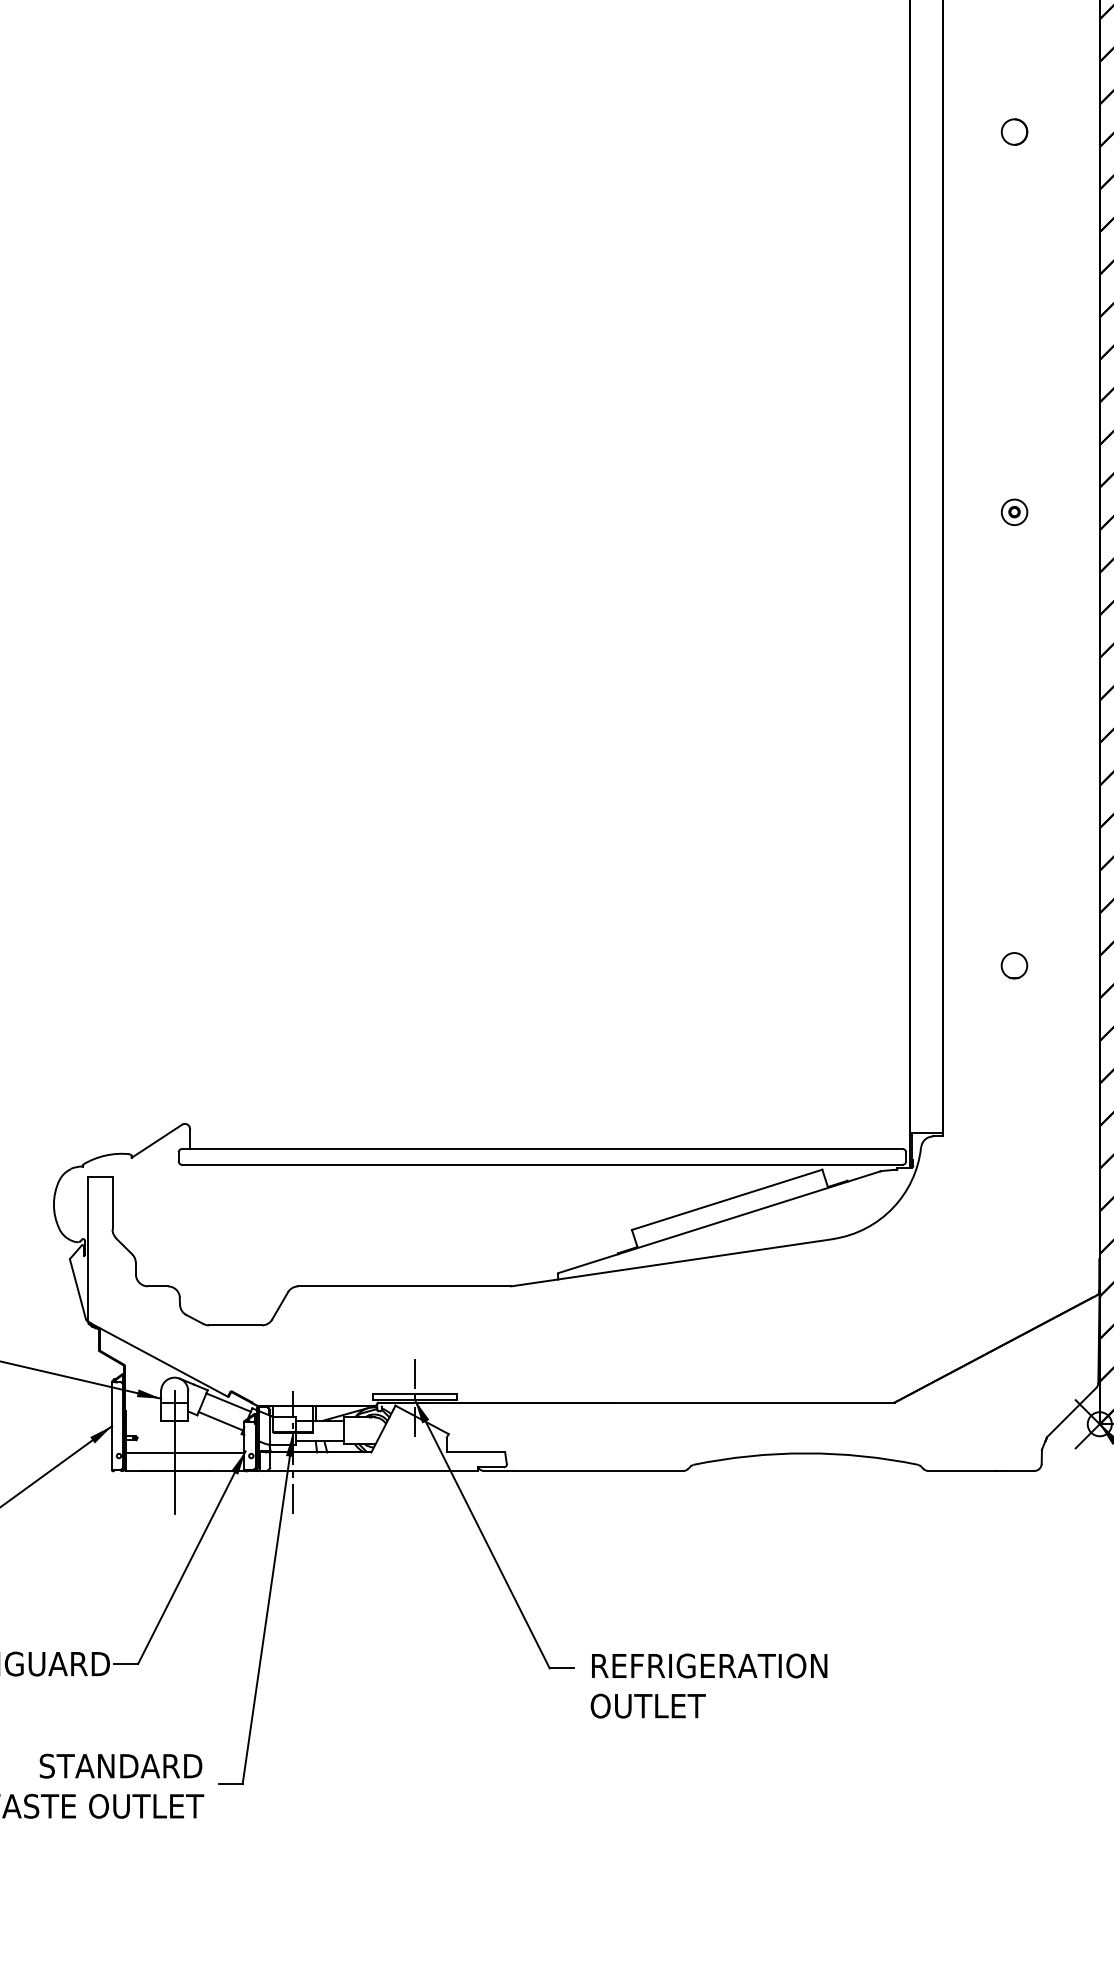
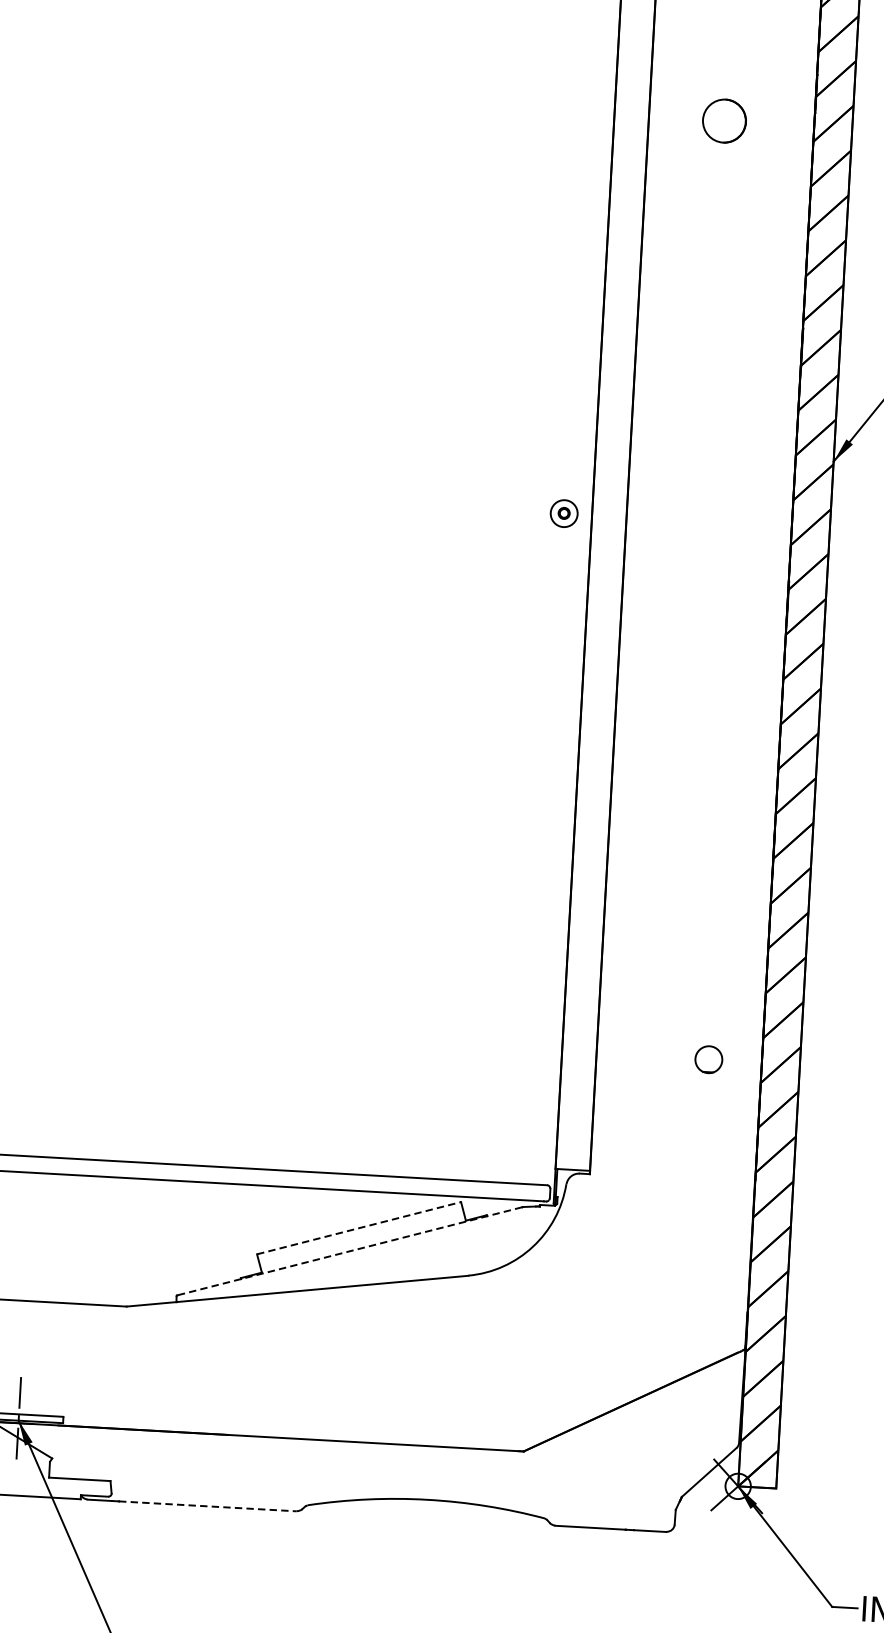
part: (1014, 131) -> (724, 120), size x1.6
part: (1014, 511) -> (564, 512), moved
part: (1014, 965) -> (708, 1059), moved
line: (727, 1199) -> (359, 1227), solid -> dashed
line: (719, 1222) -> (349, 1251), solid -> dashed
line: (599, 1471) -> (208, 1506), solid -> dashed

